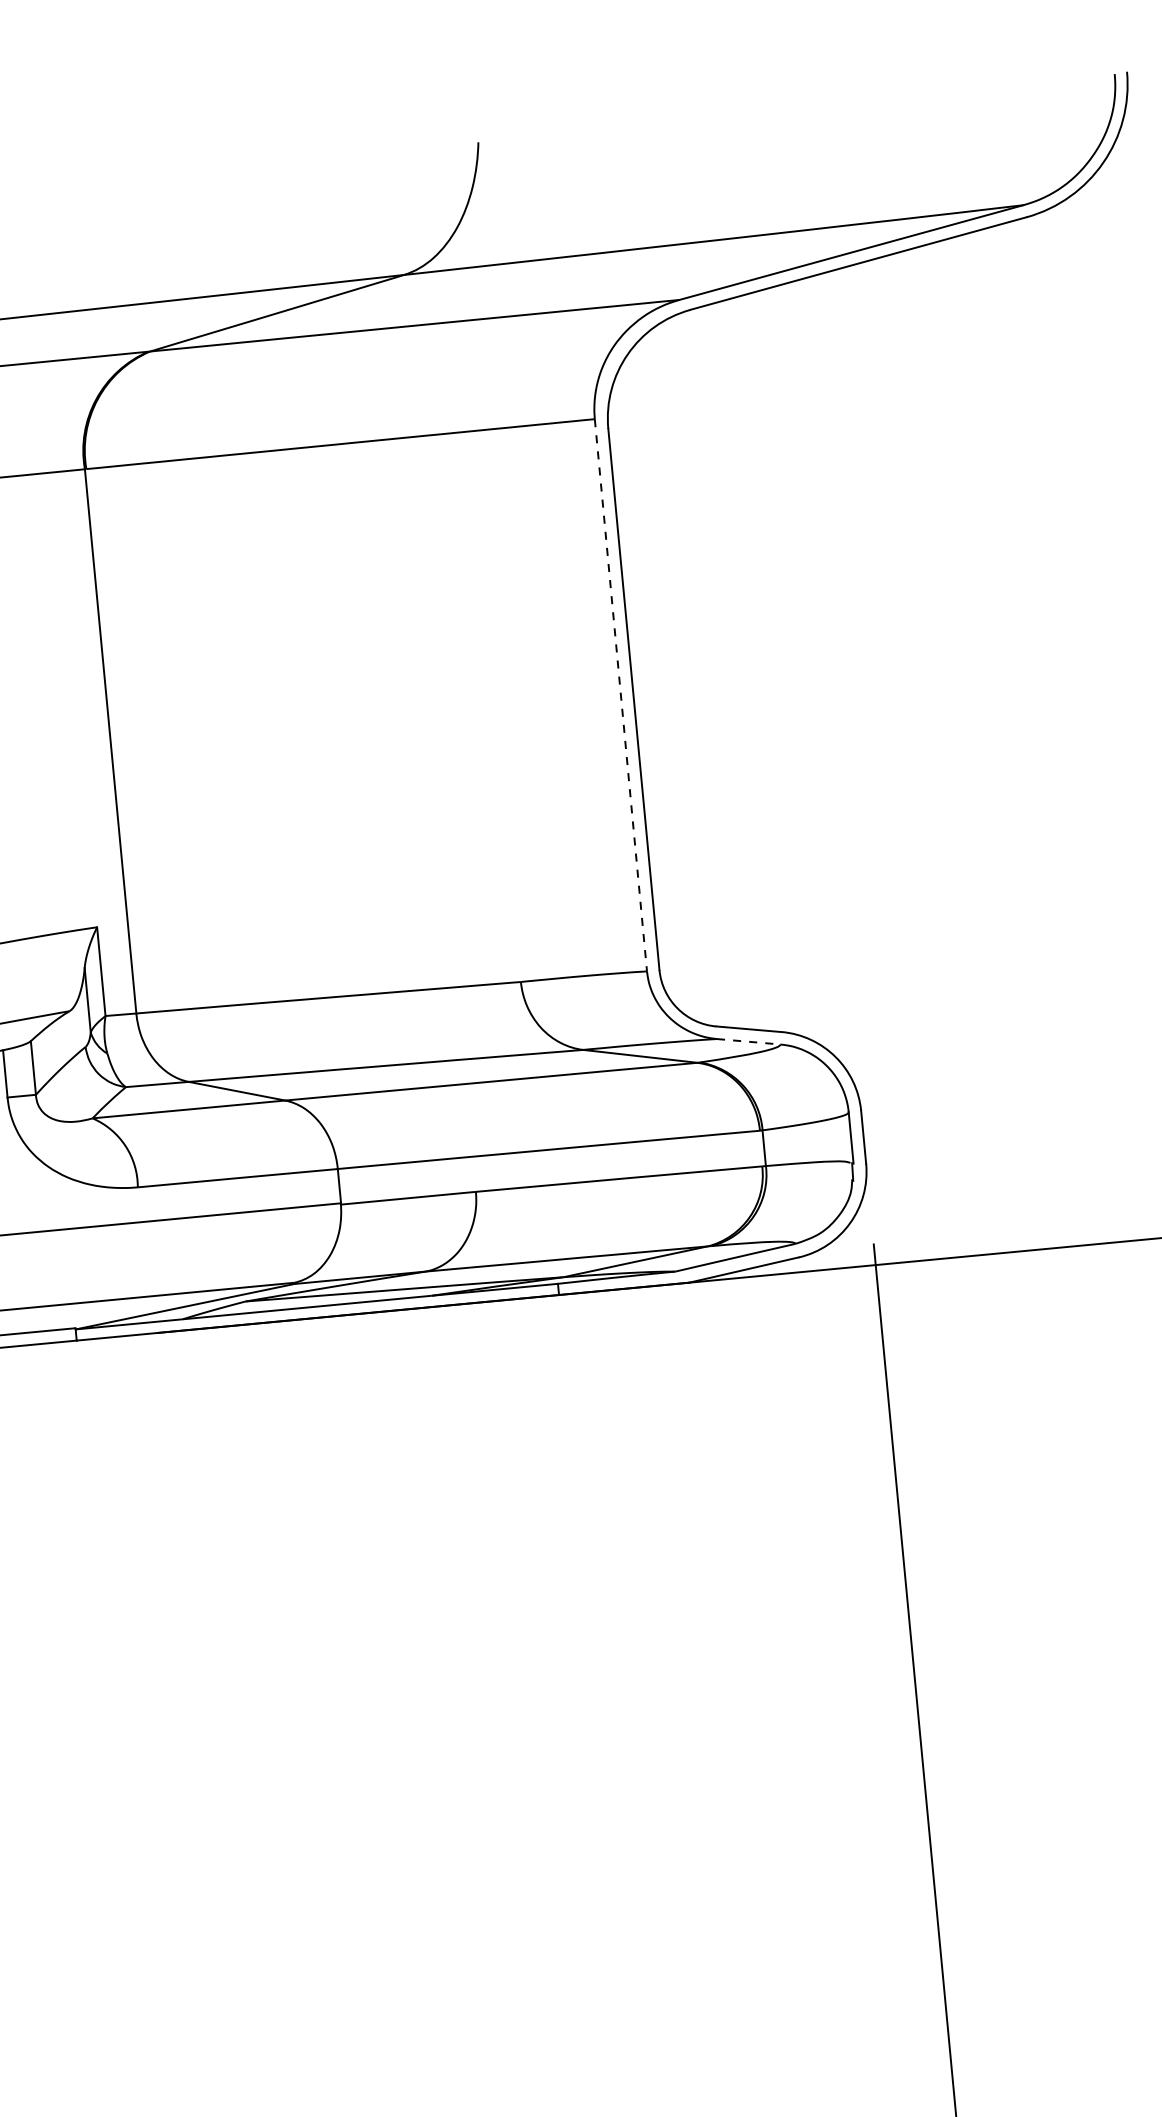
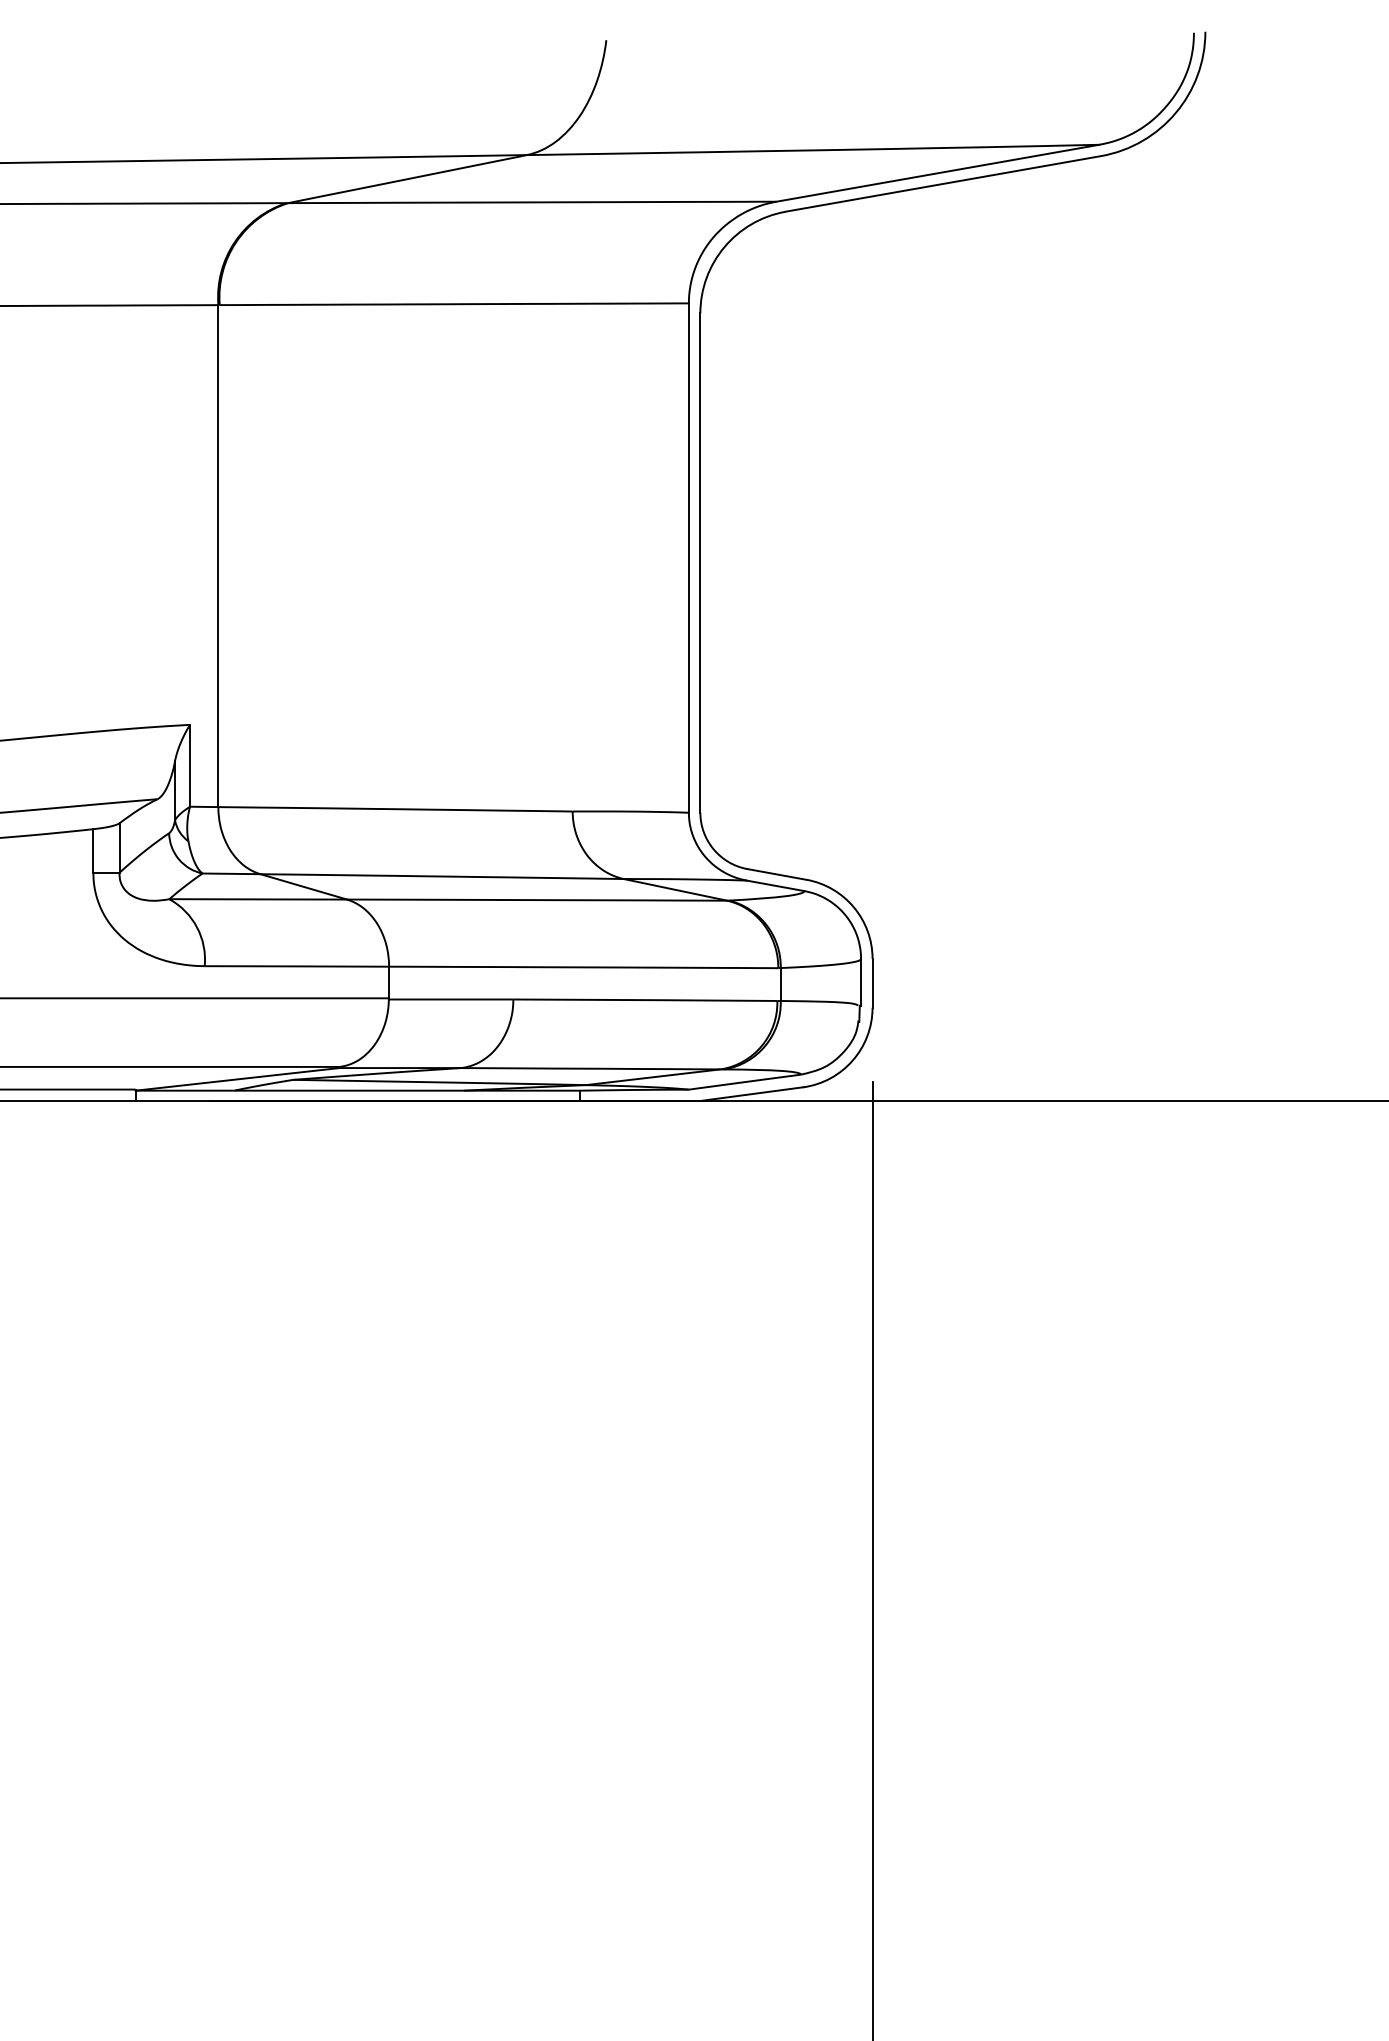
line: (620, 695) -> (688, 558), dashed -> solid
line: (749, 1041) -> (776, 885), dashed -> solid

